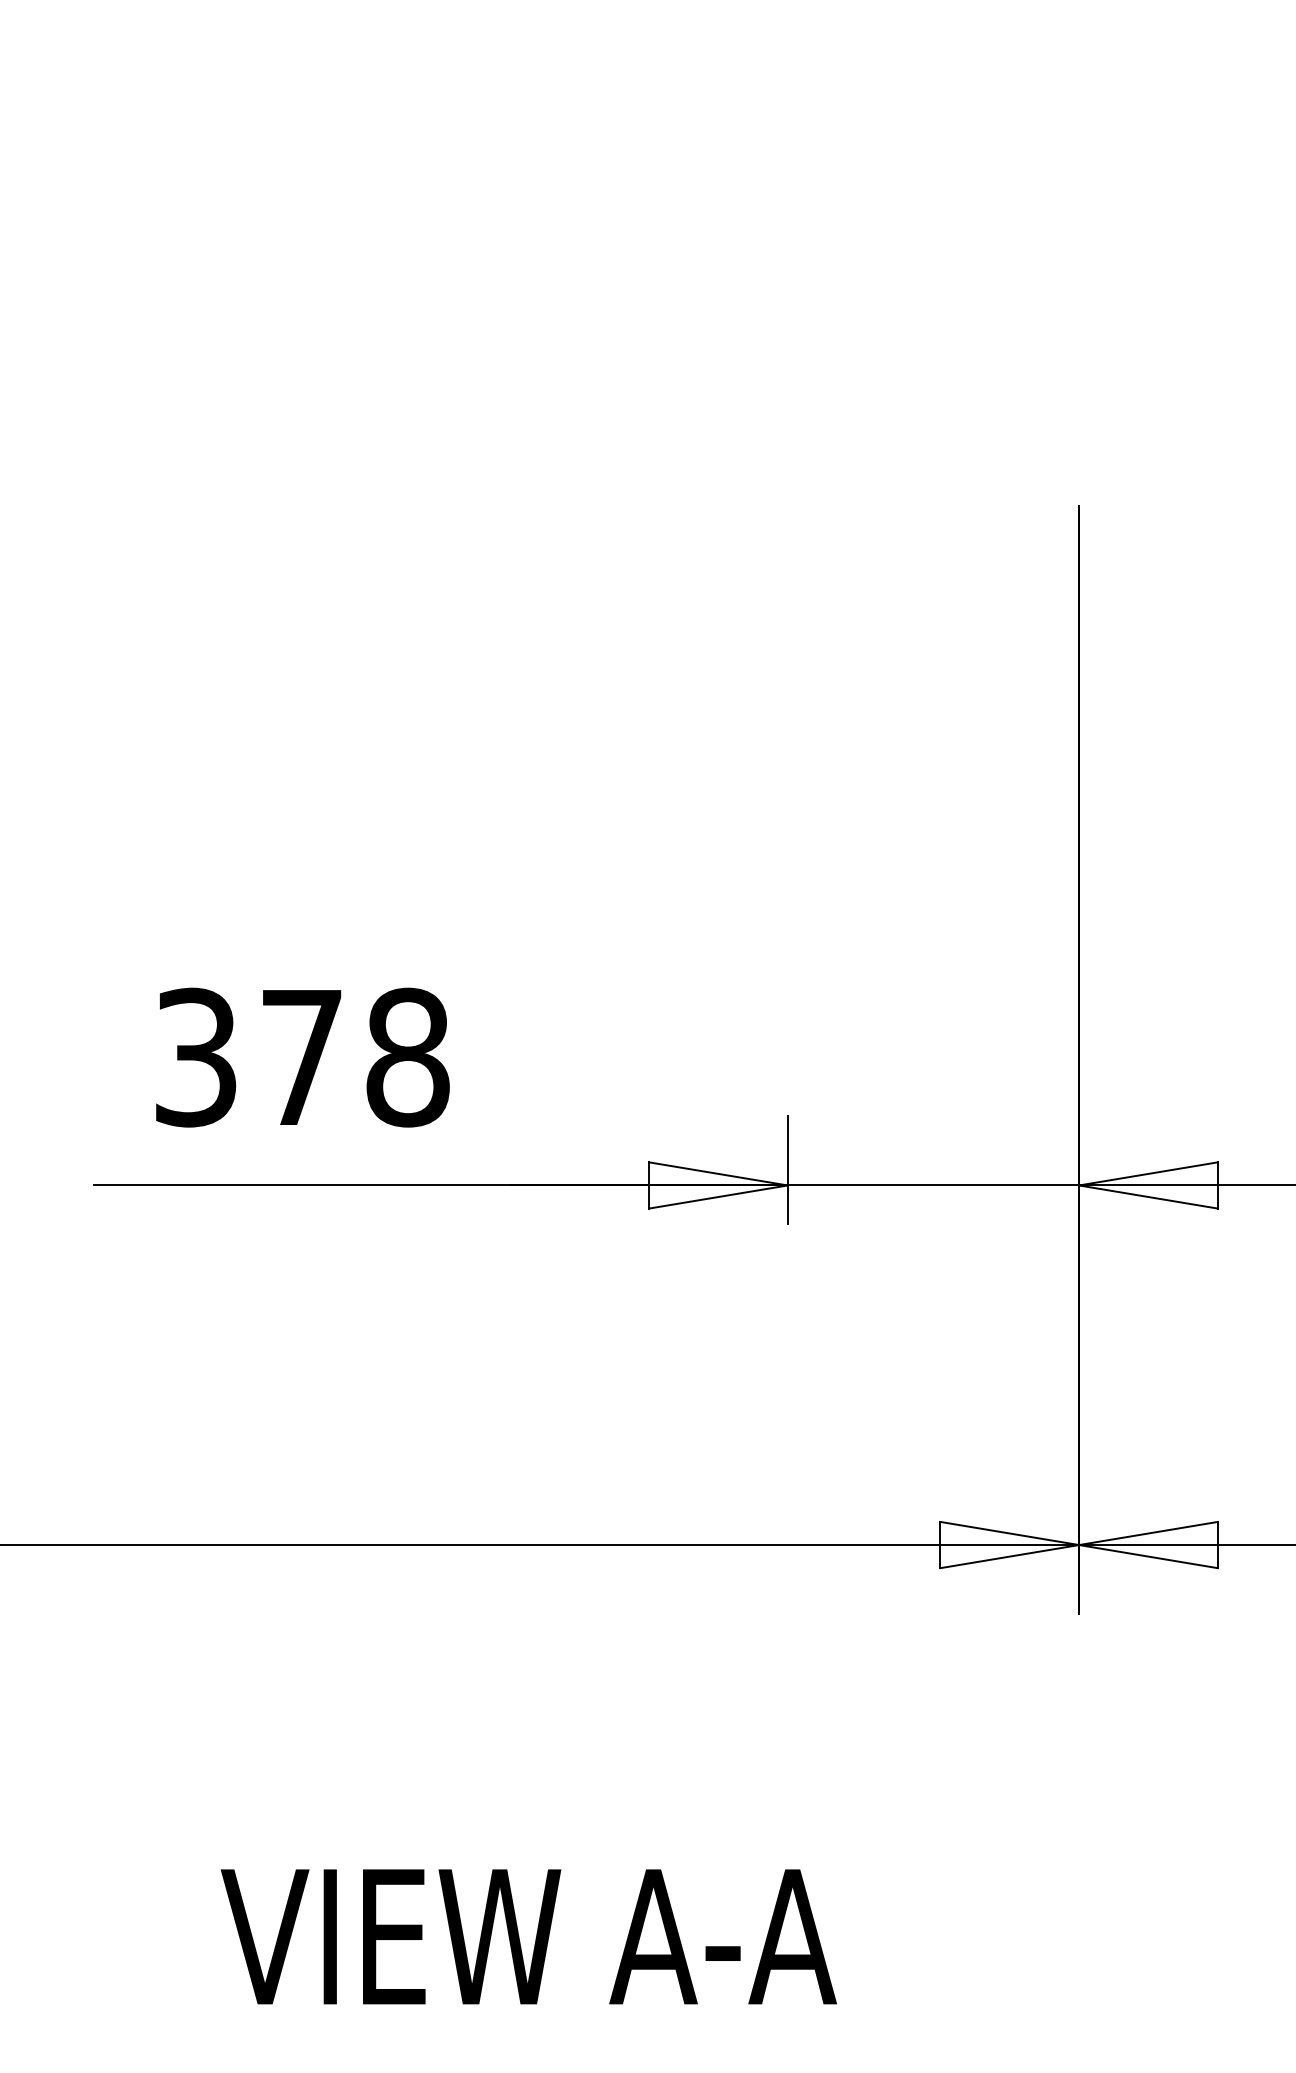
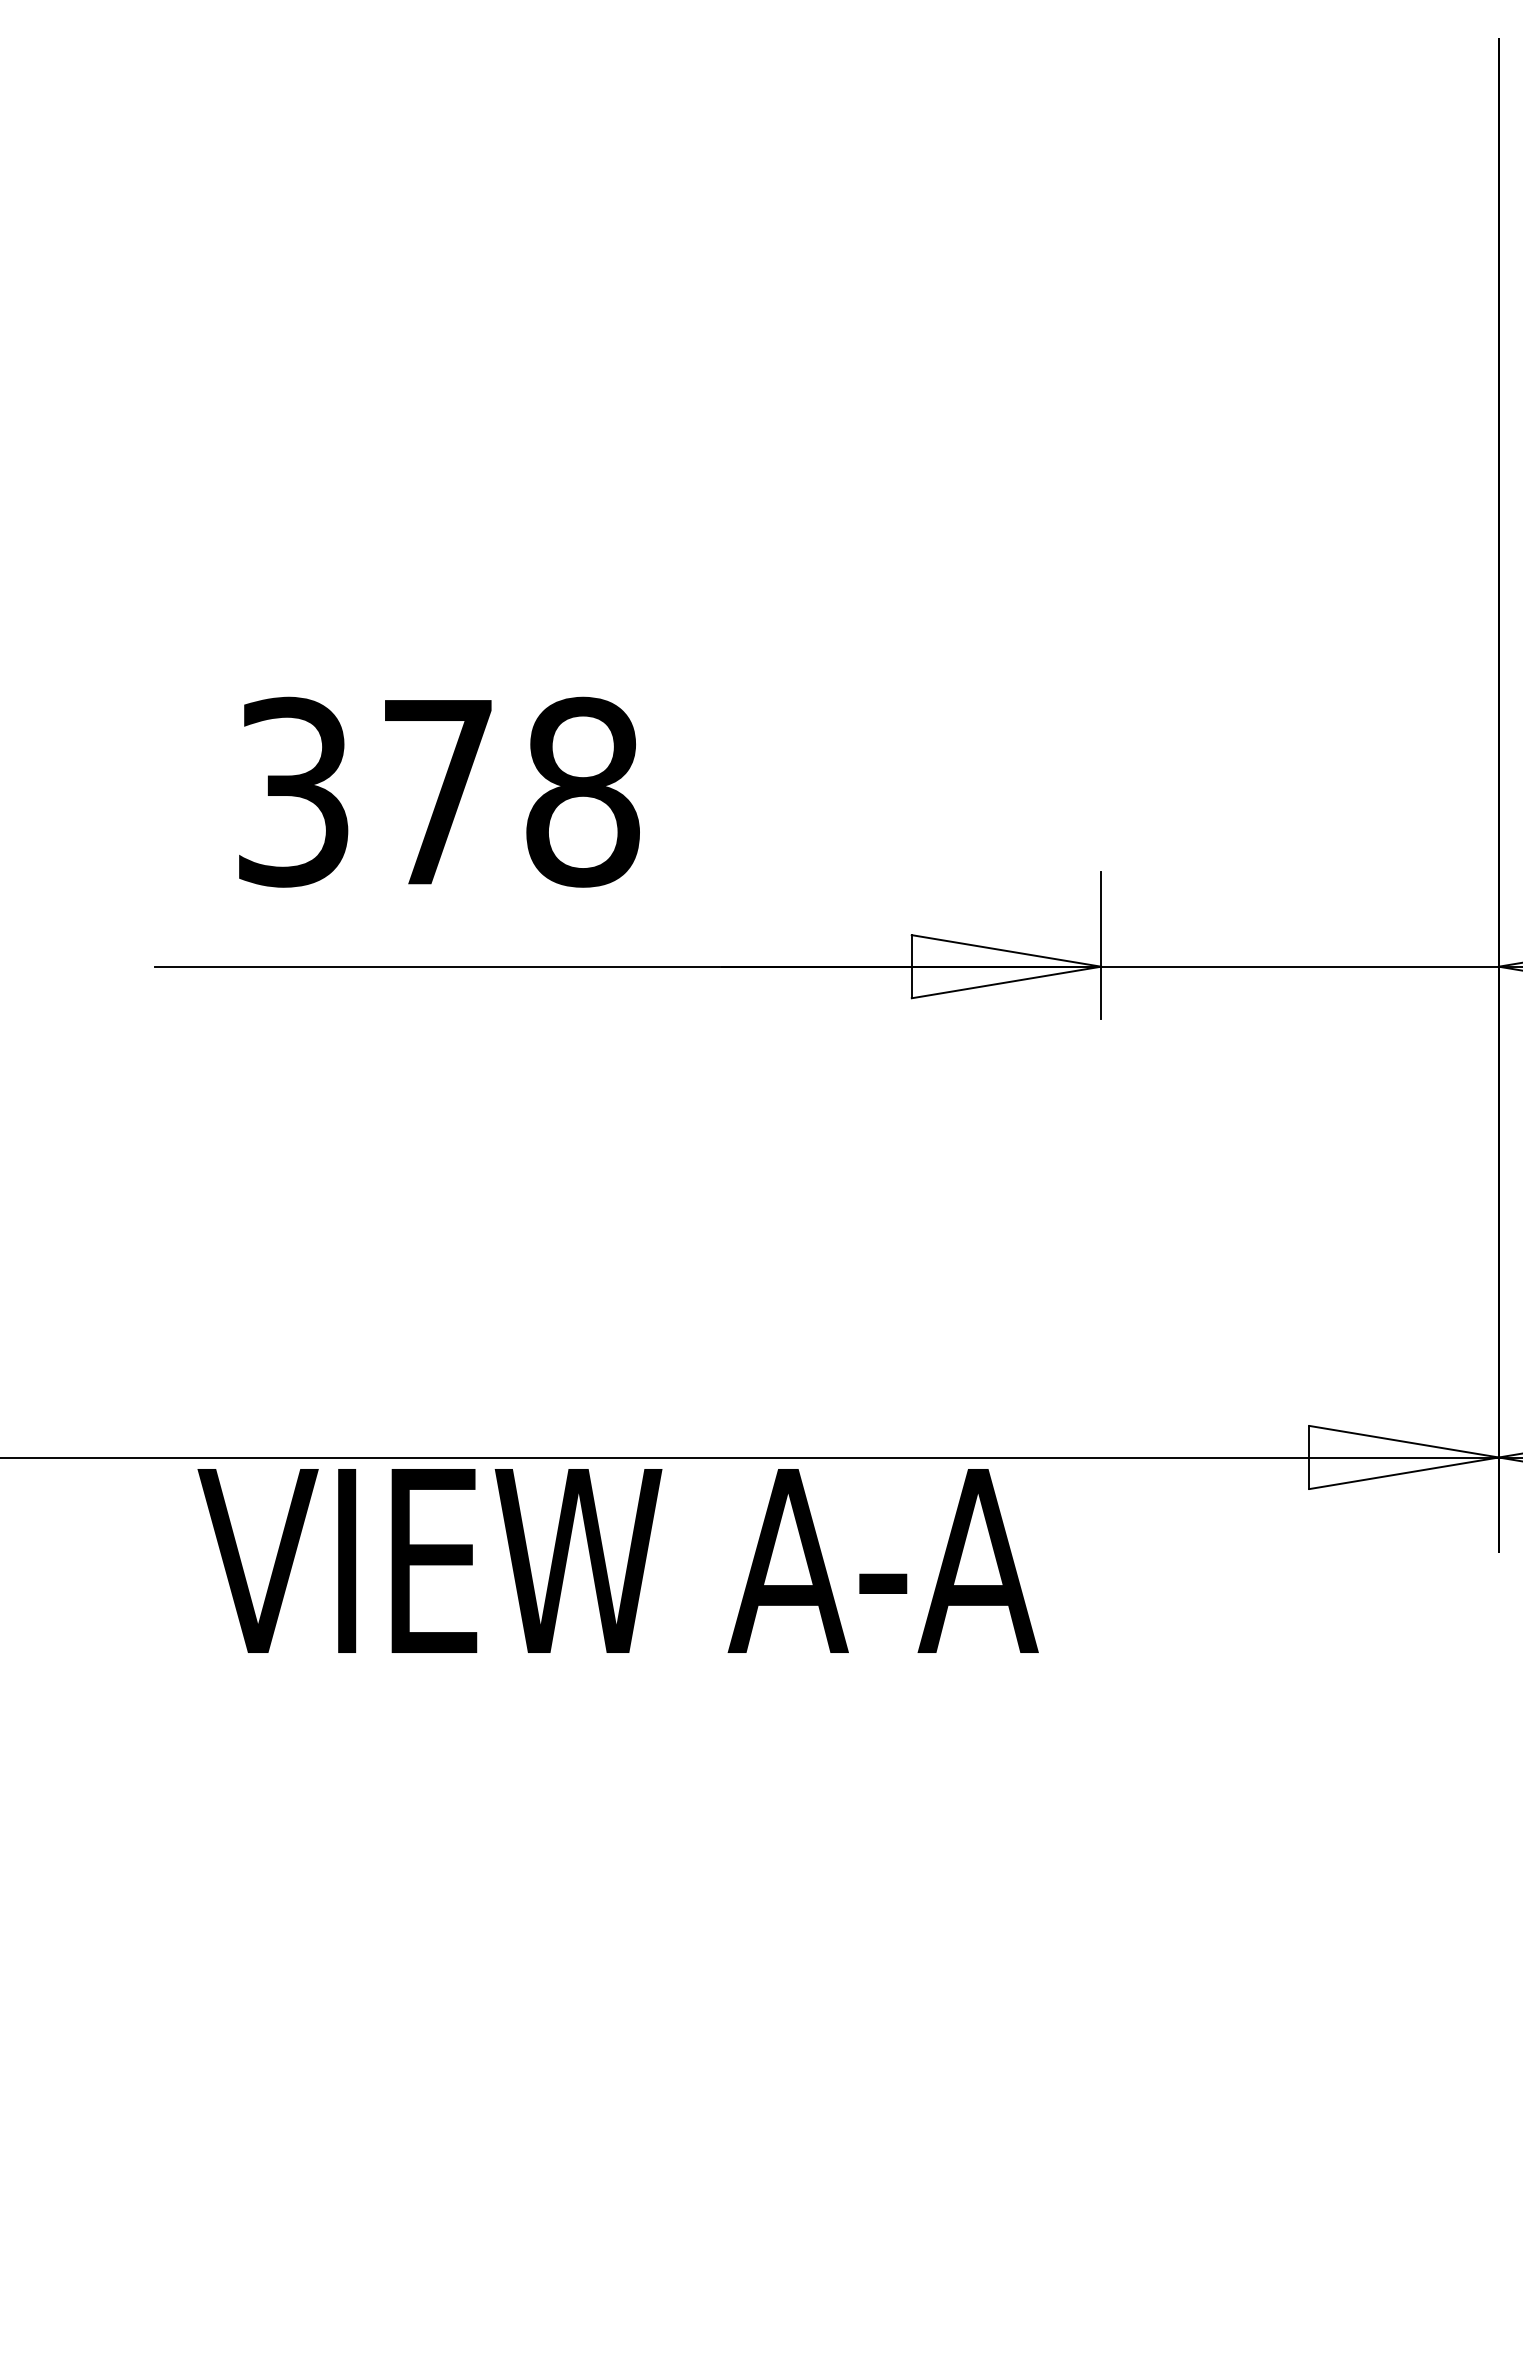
text: (528, 1936) -> (617, 1560), moved

